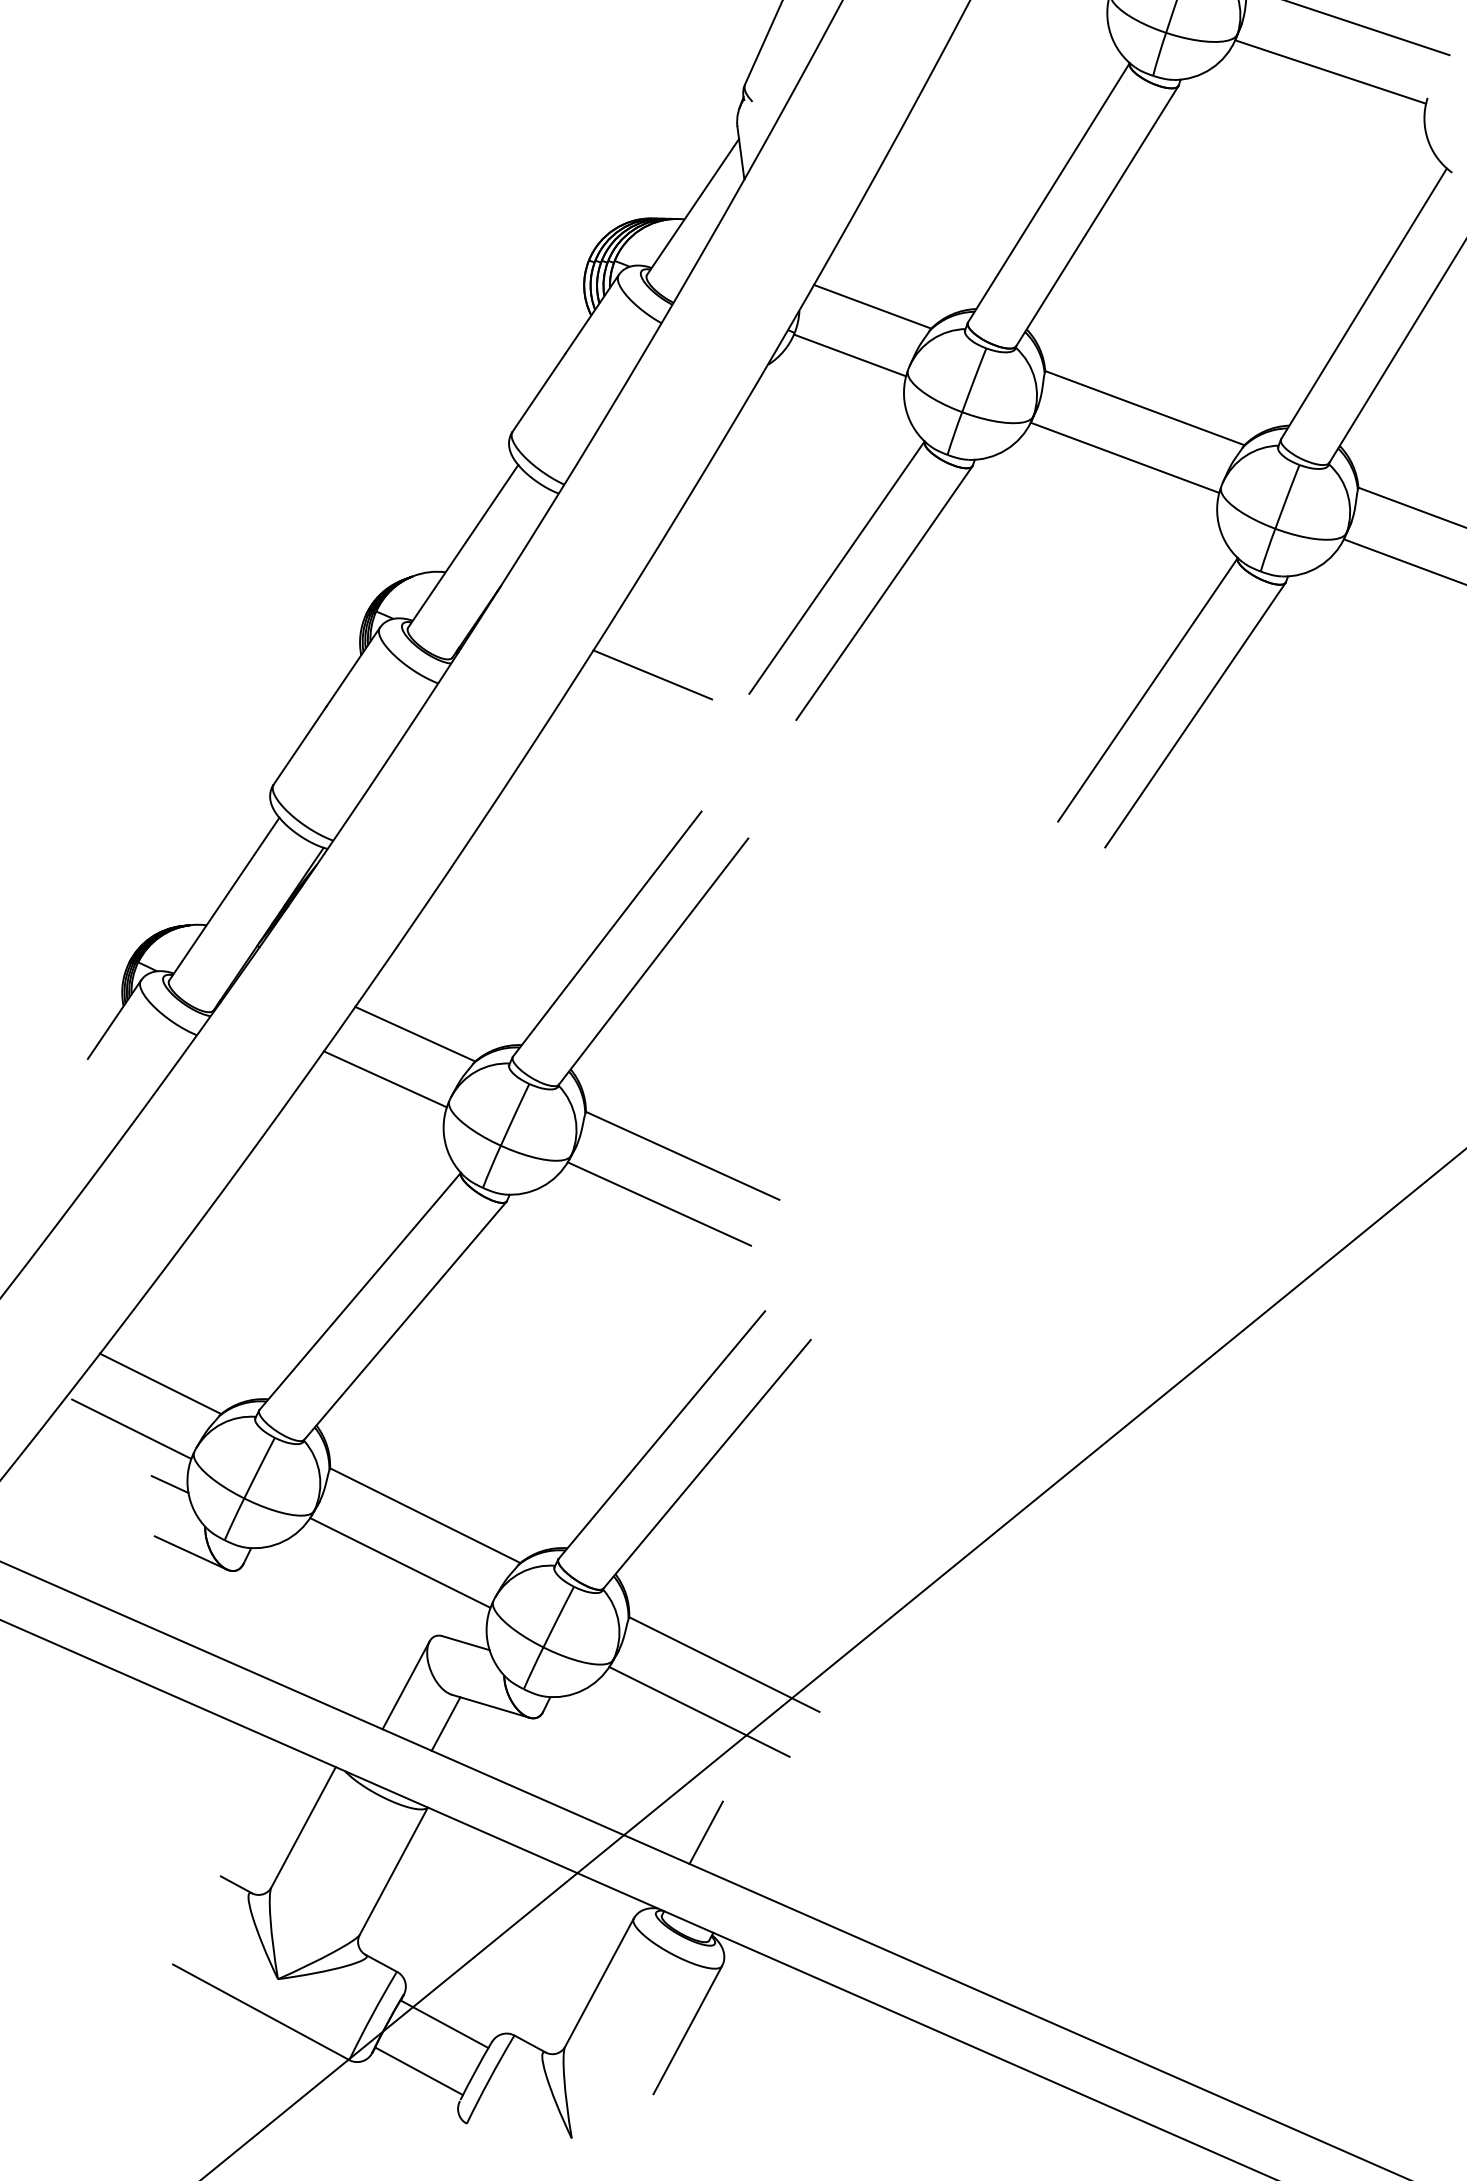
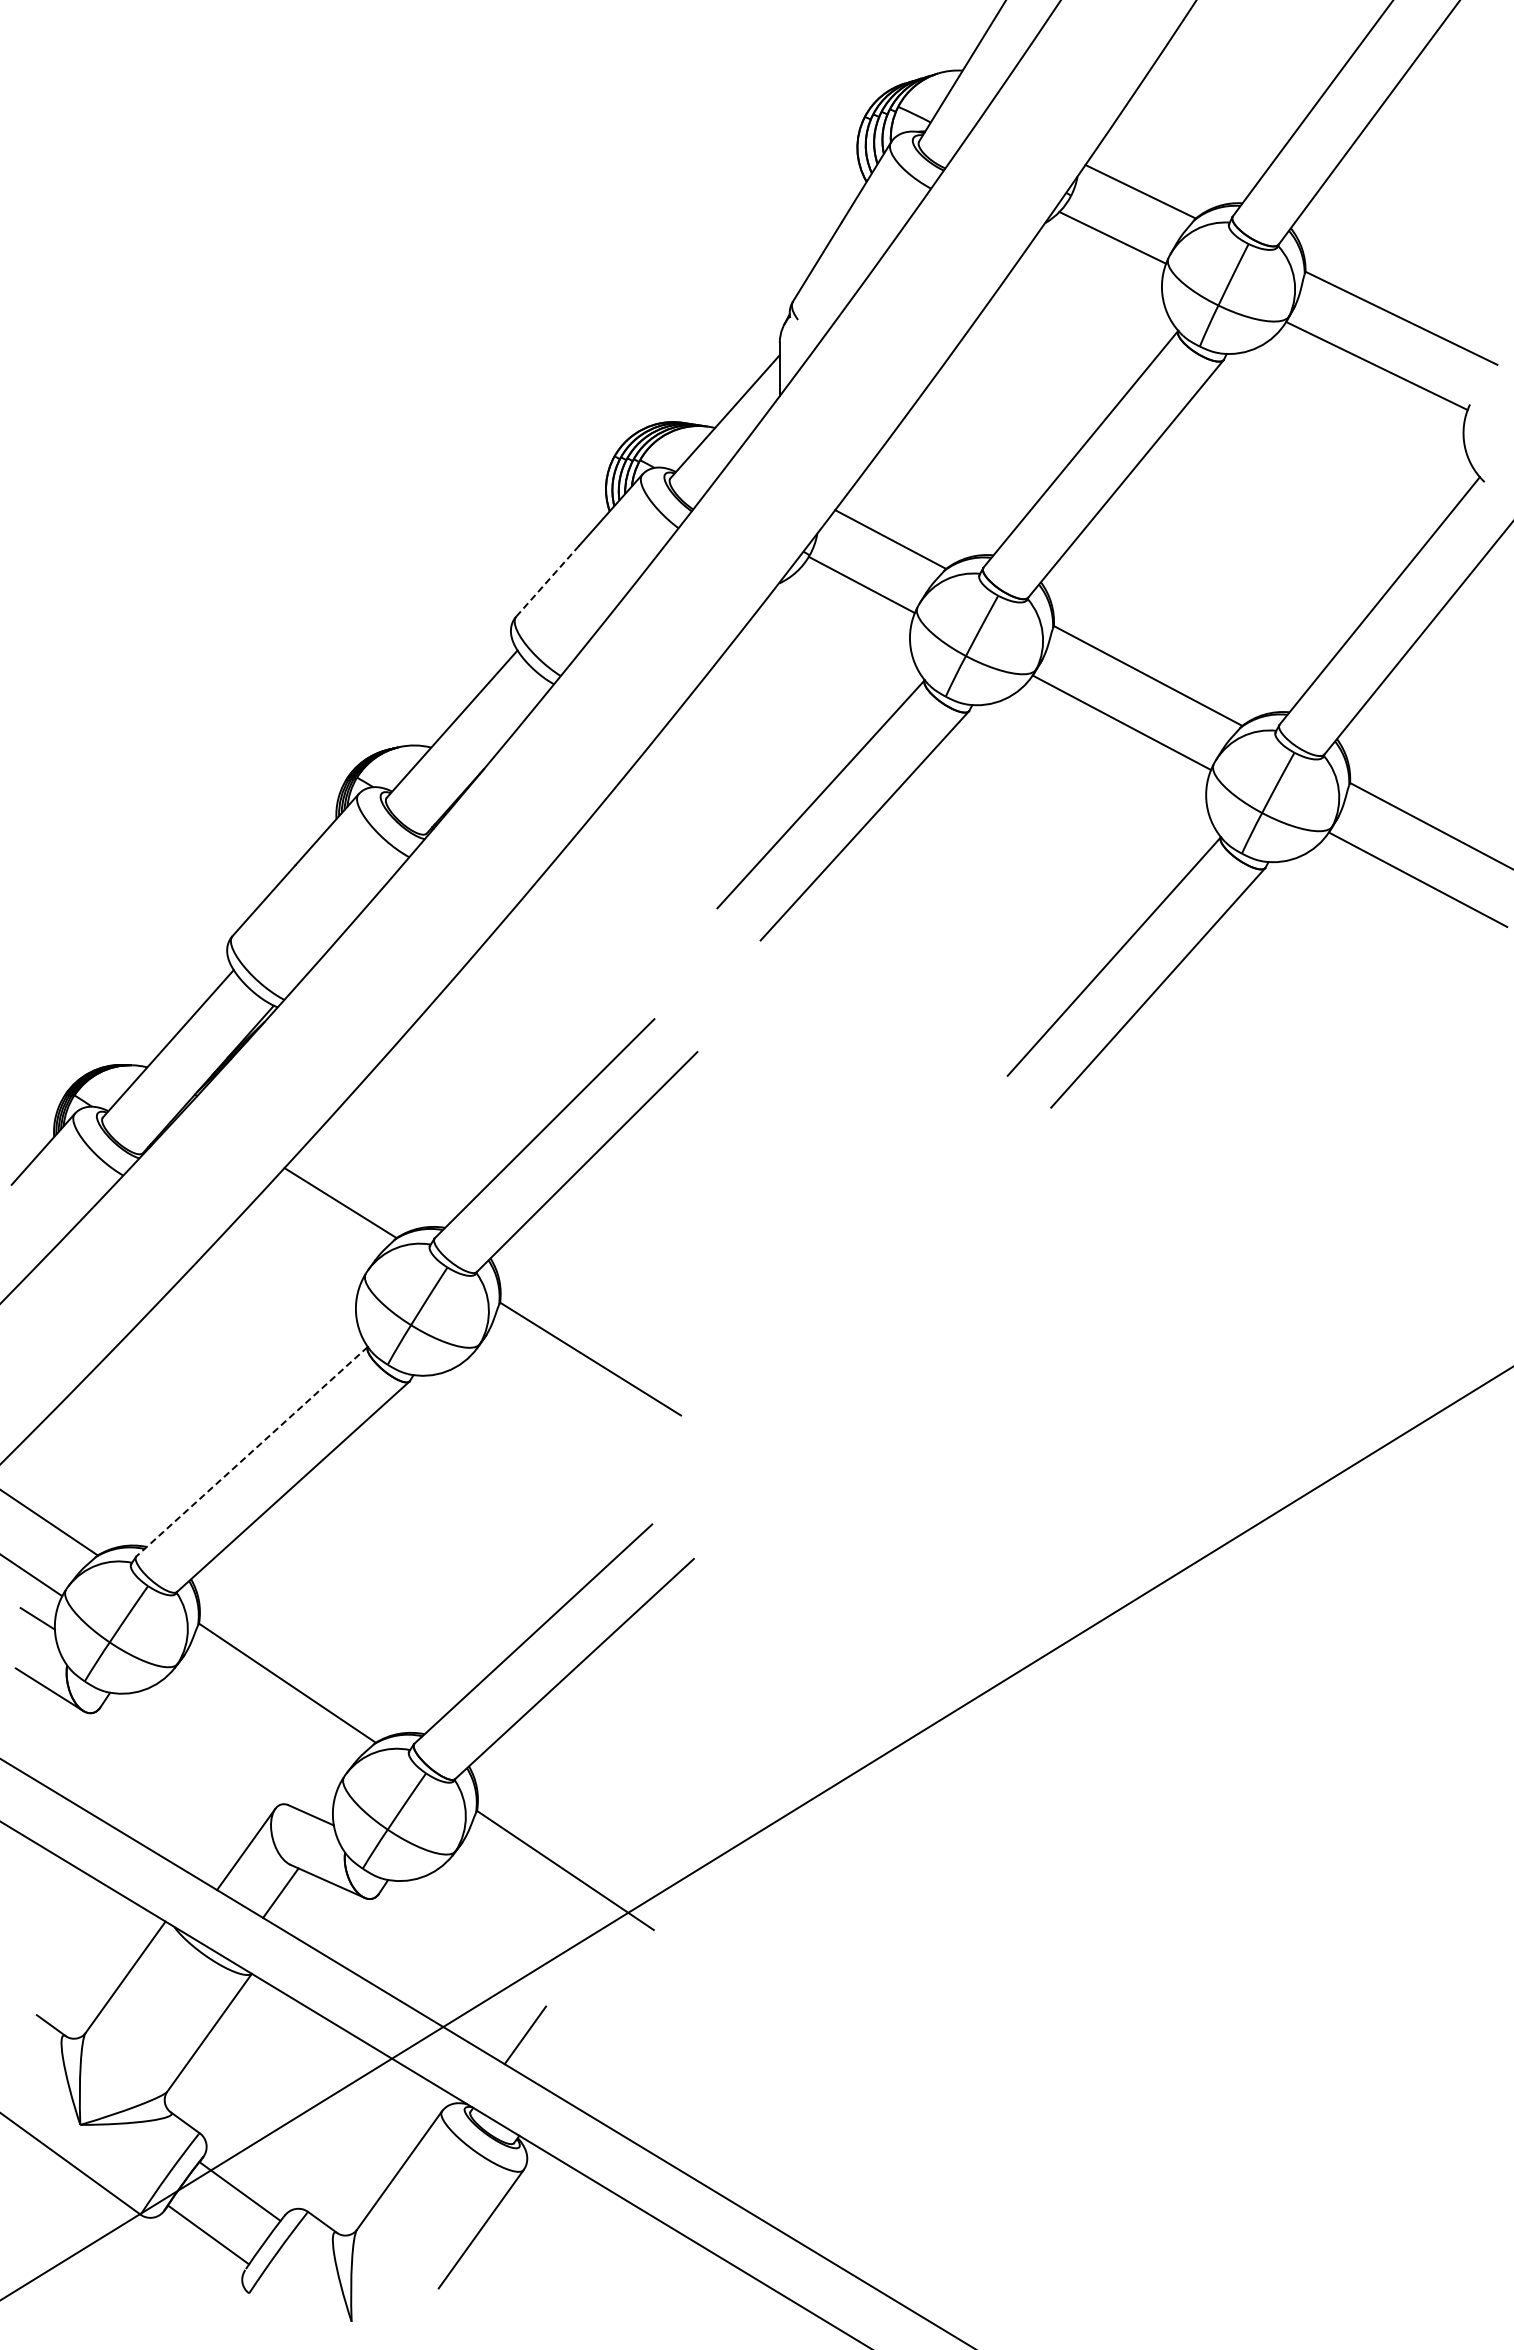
line: (538, 392) -> (547, 581), solid -> dashed
line: (652, 674) -> (623, 876), removed
line: (384, 1078) -> (304, 1243), removed
line: (658, 1203) -> (560, 1403), removed
line: (360, 1291) -> (252, 1451), solid -> dashed
line: (400, 1562) -> (256, 1726), removed
line: (699, 1711) -> (534, 1913), removed

